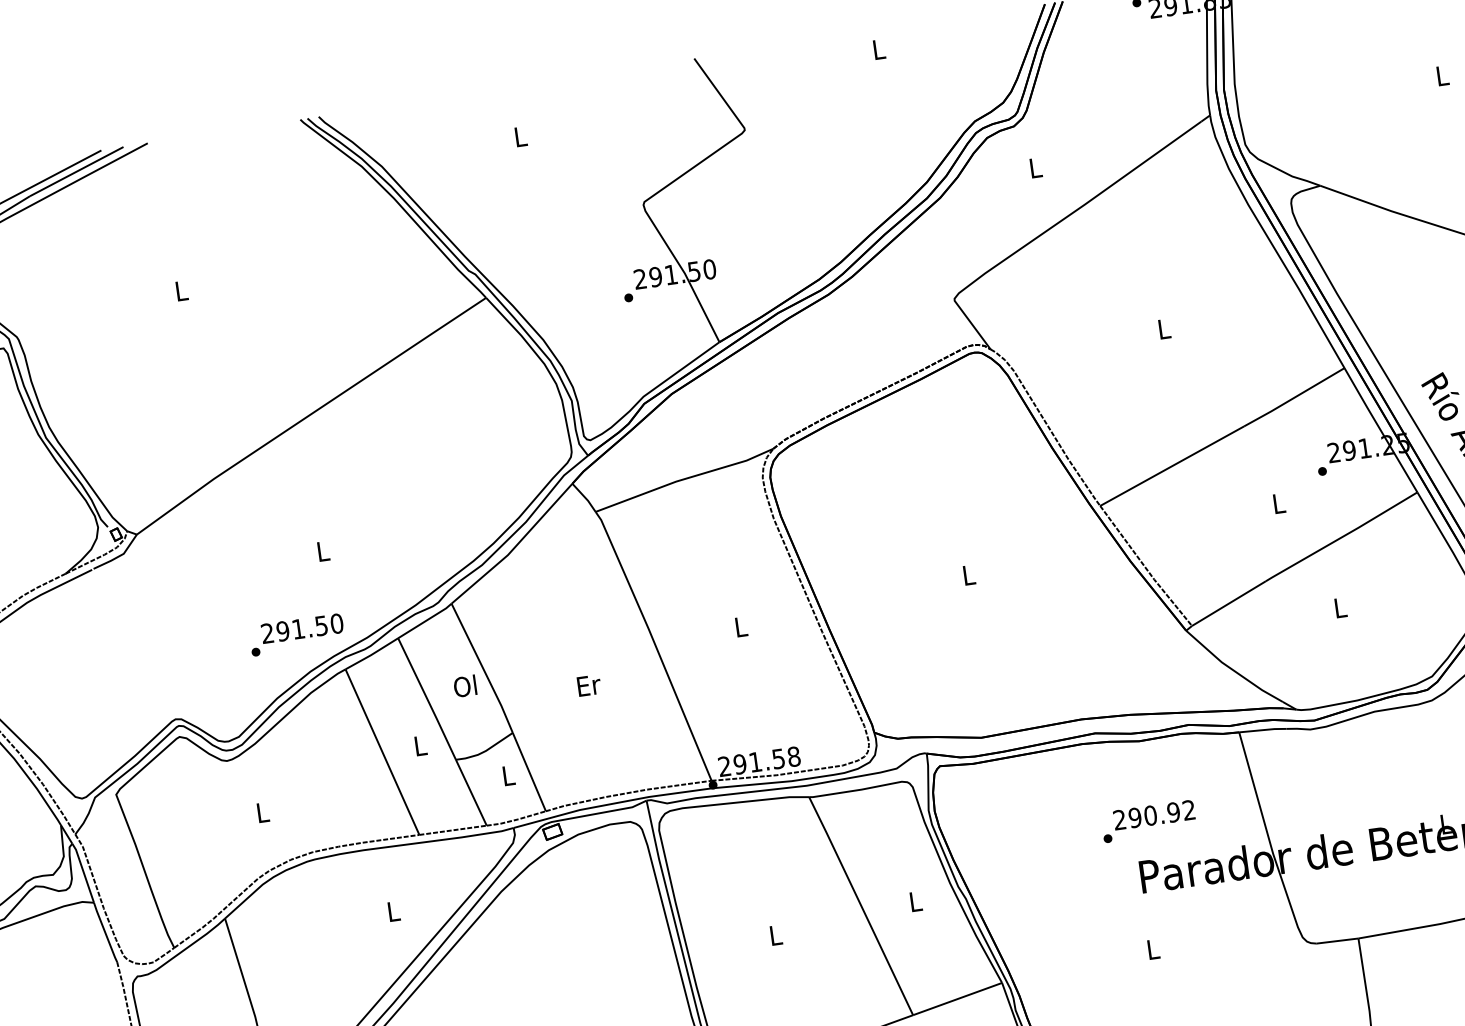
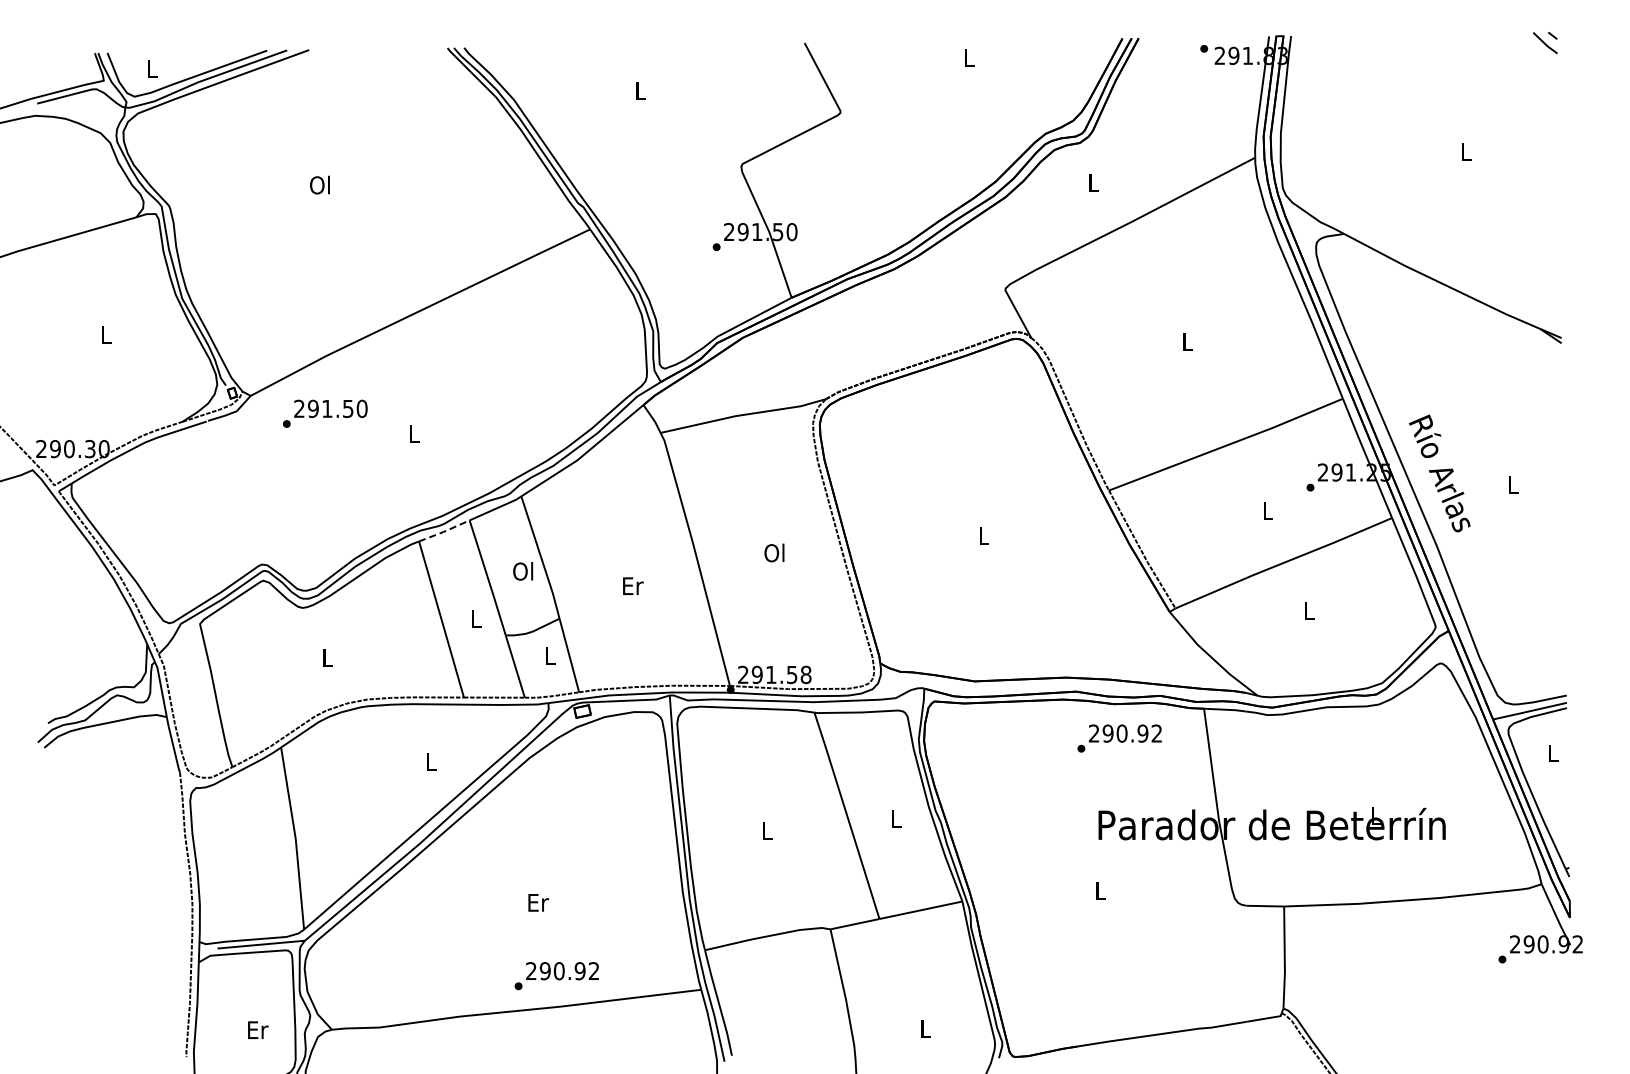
text: (180, 290) -> (319, 184), L -> Ol
text: (740, 626) -> (774, 552), L -> Ol
text: (297, 634) -> (325, 413), moved
line: (372, 654) -> (444, 531), solid -> dashed
text: (1148, 821) -> (1119, 738), moved

